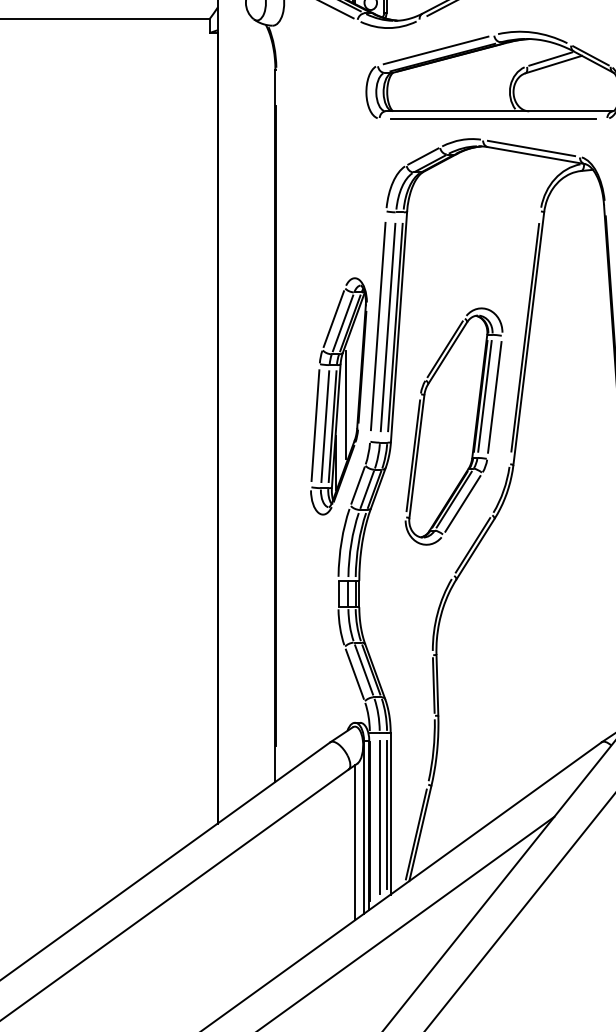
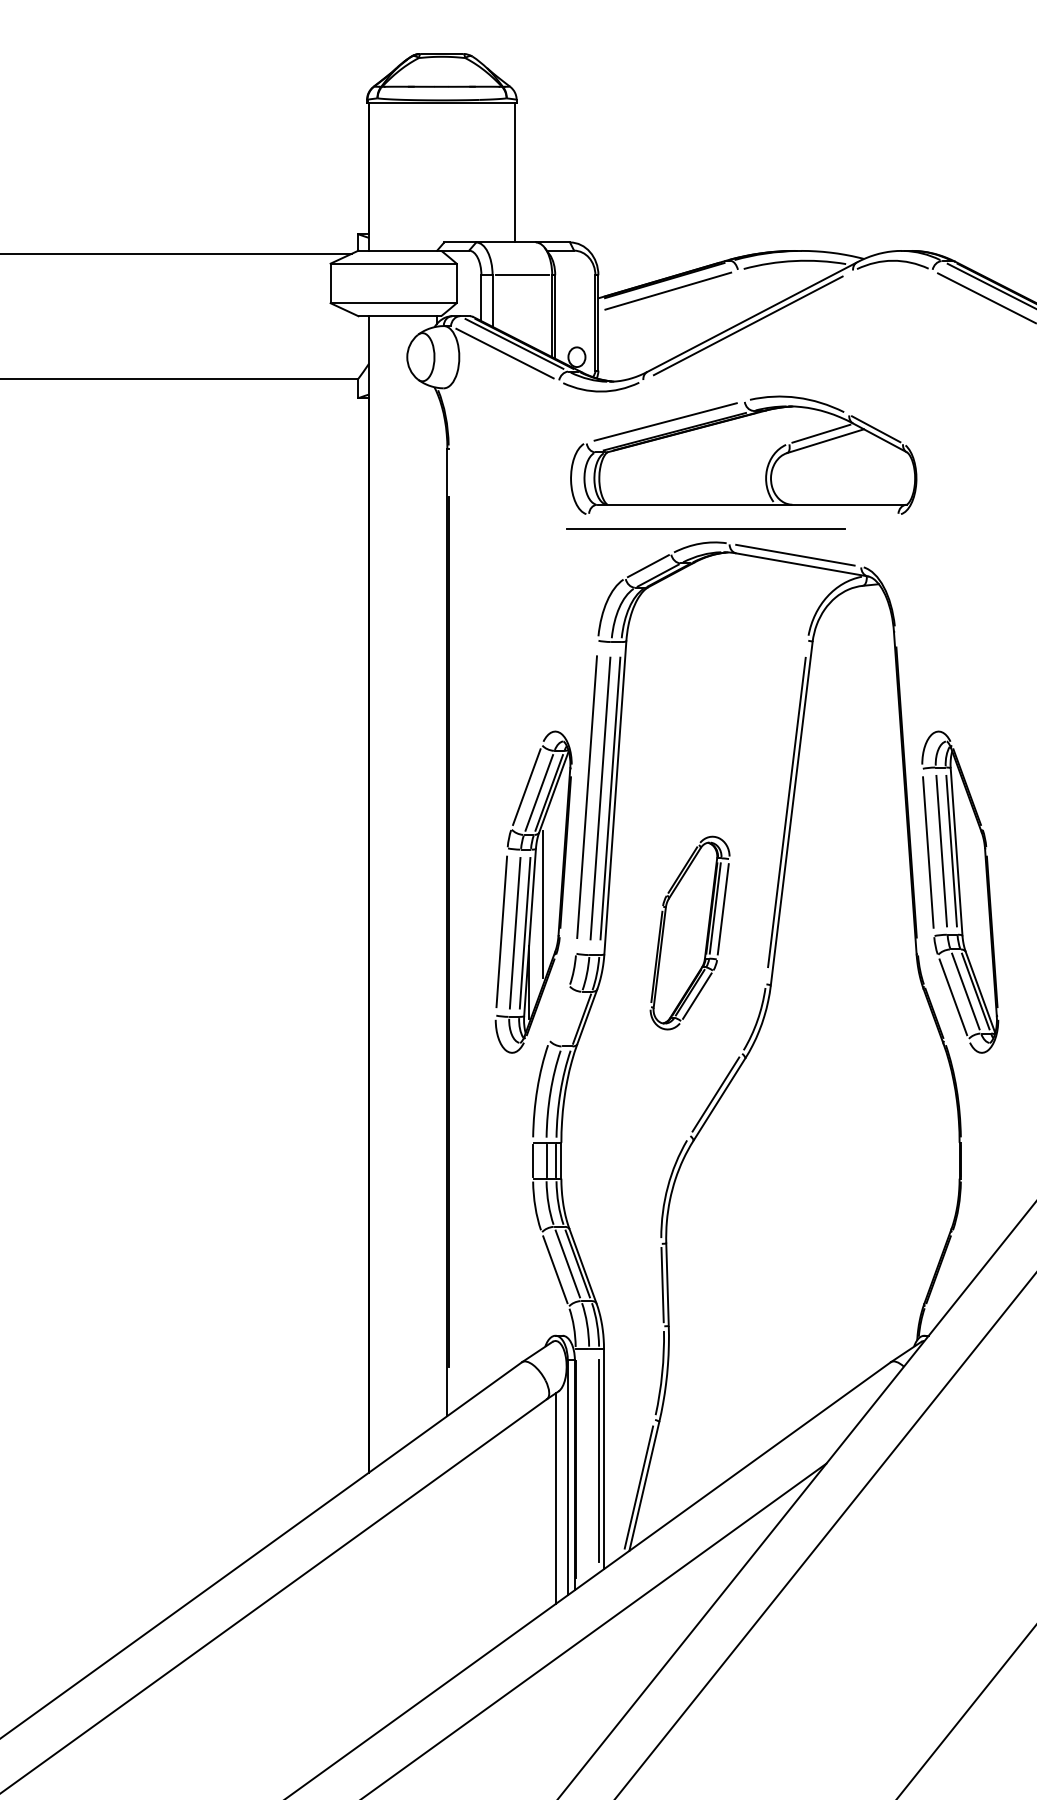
line: (493, 118) -> (705, 528), moved
part: (453, 426) -> (689, 932), size x0.6
line: (357, 484) -> (559, 1012), removed
line: (367, 489) -> (572, 1018), removed
line: (379, 817) -> (588, 1464), removed

